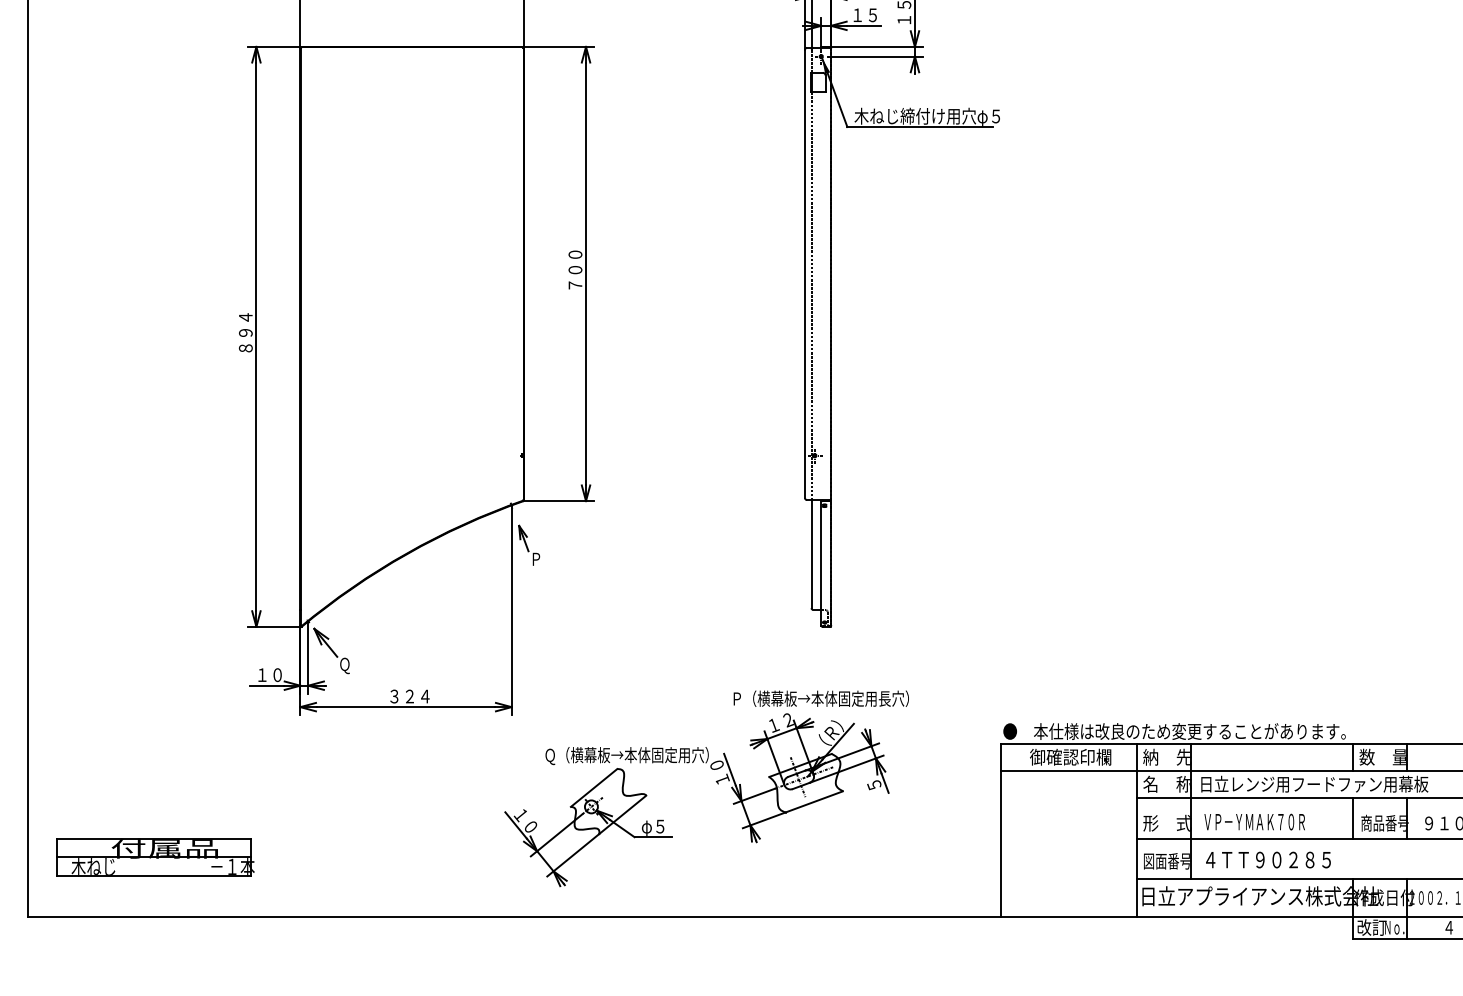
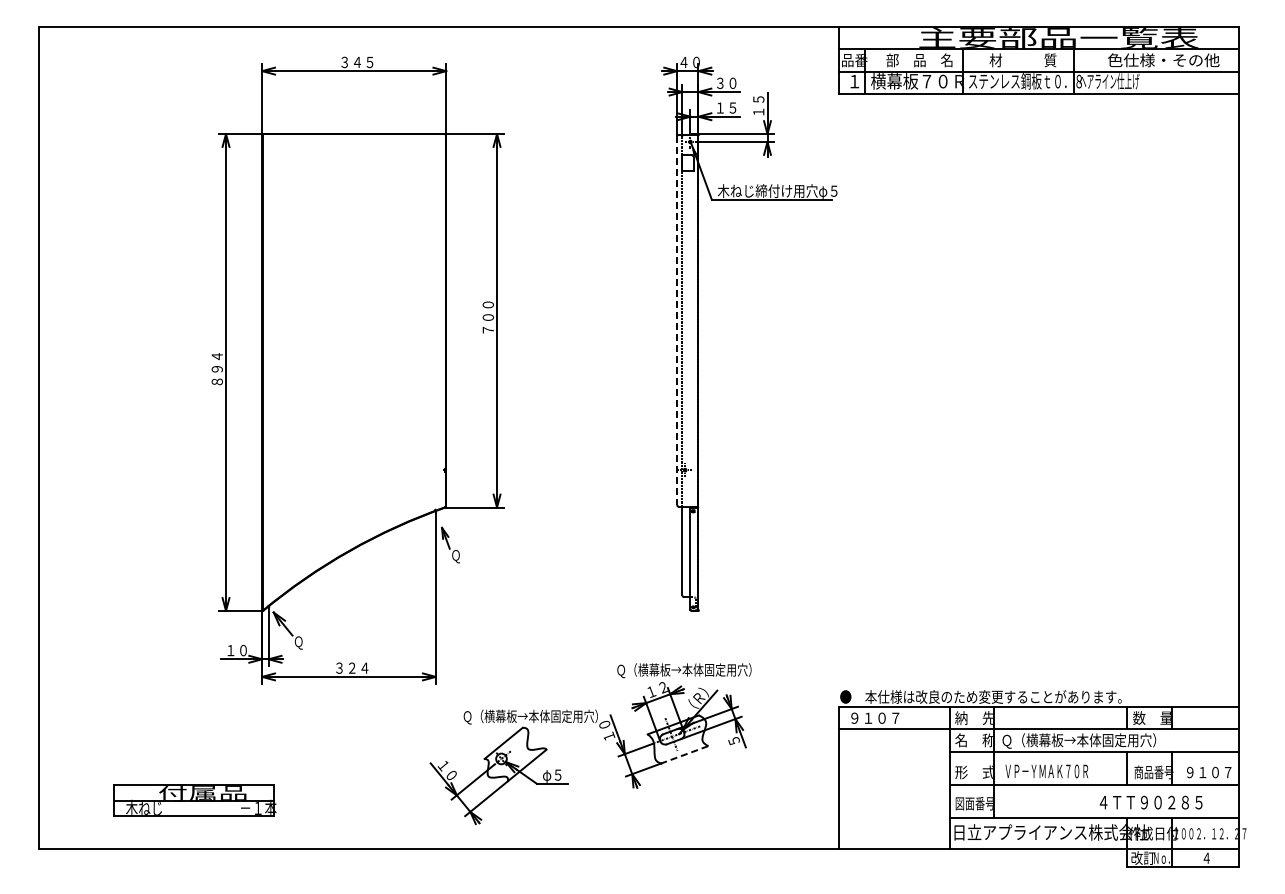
line: (805, 274) -> (677, 321), solid -> dashed
text: (535, 560) -> (455, 556), Ｐ -> Ｑ
text: (820, 699) -> (689, 670), Ｐ（横幕板→本体固定用長穴） -> Ｑ（横幕板→本体固定用穴）
text: (1063, 757) -> (889, 718), 御確認印欄 -> ９１０７
text: (1313, 784) -> (1095, 740), 日立レンジ用フードファン用幕板 -> Ｑ（横幕板→本体固定用穴）
line: (814, 802) -> (684, 755), solid -> dashed
part: (154, 857) -> (194, 800), moved
text: (1267, 859) -> (1150, 802), moved

